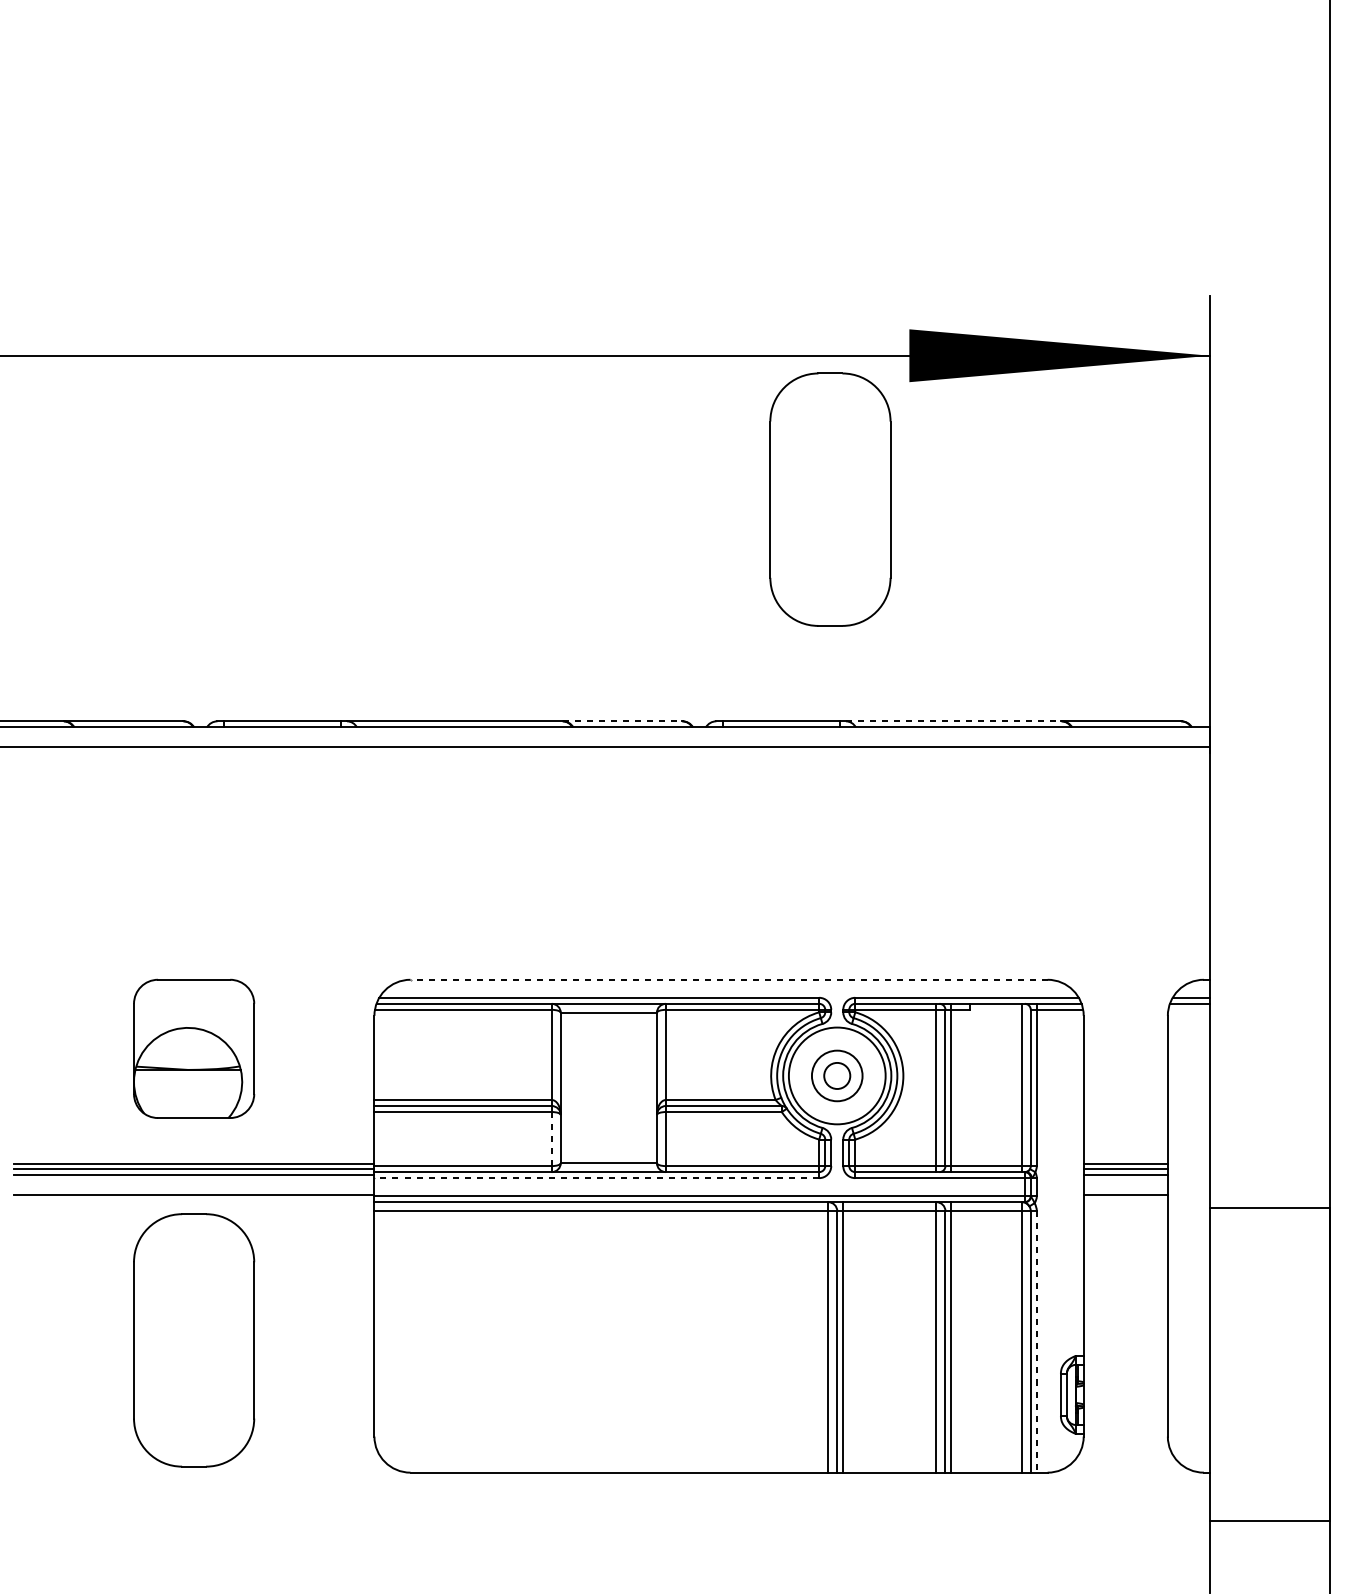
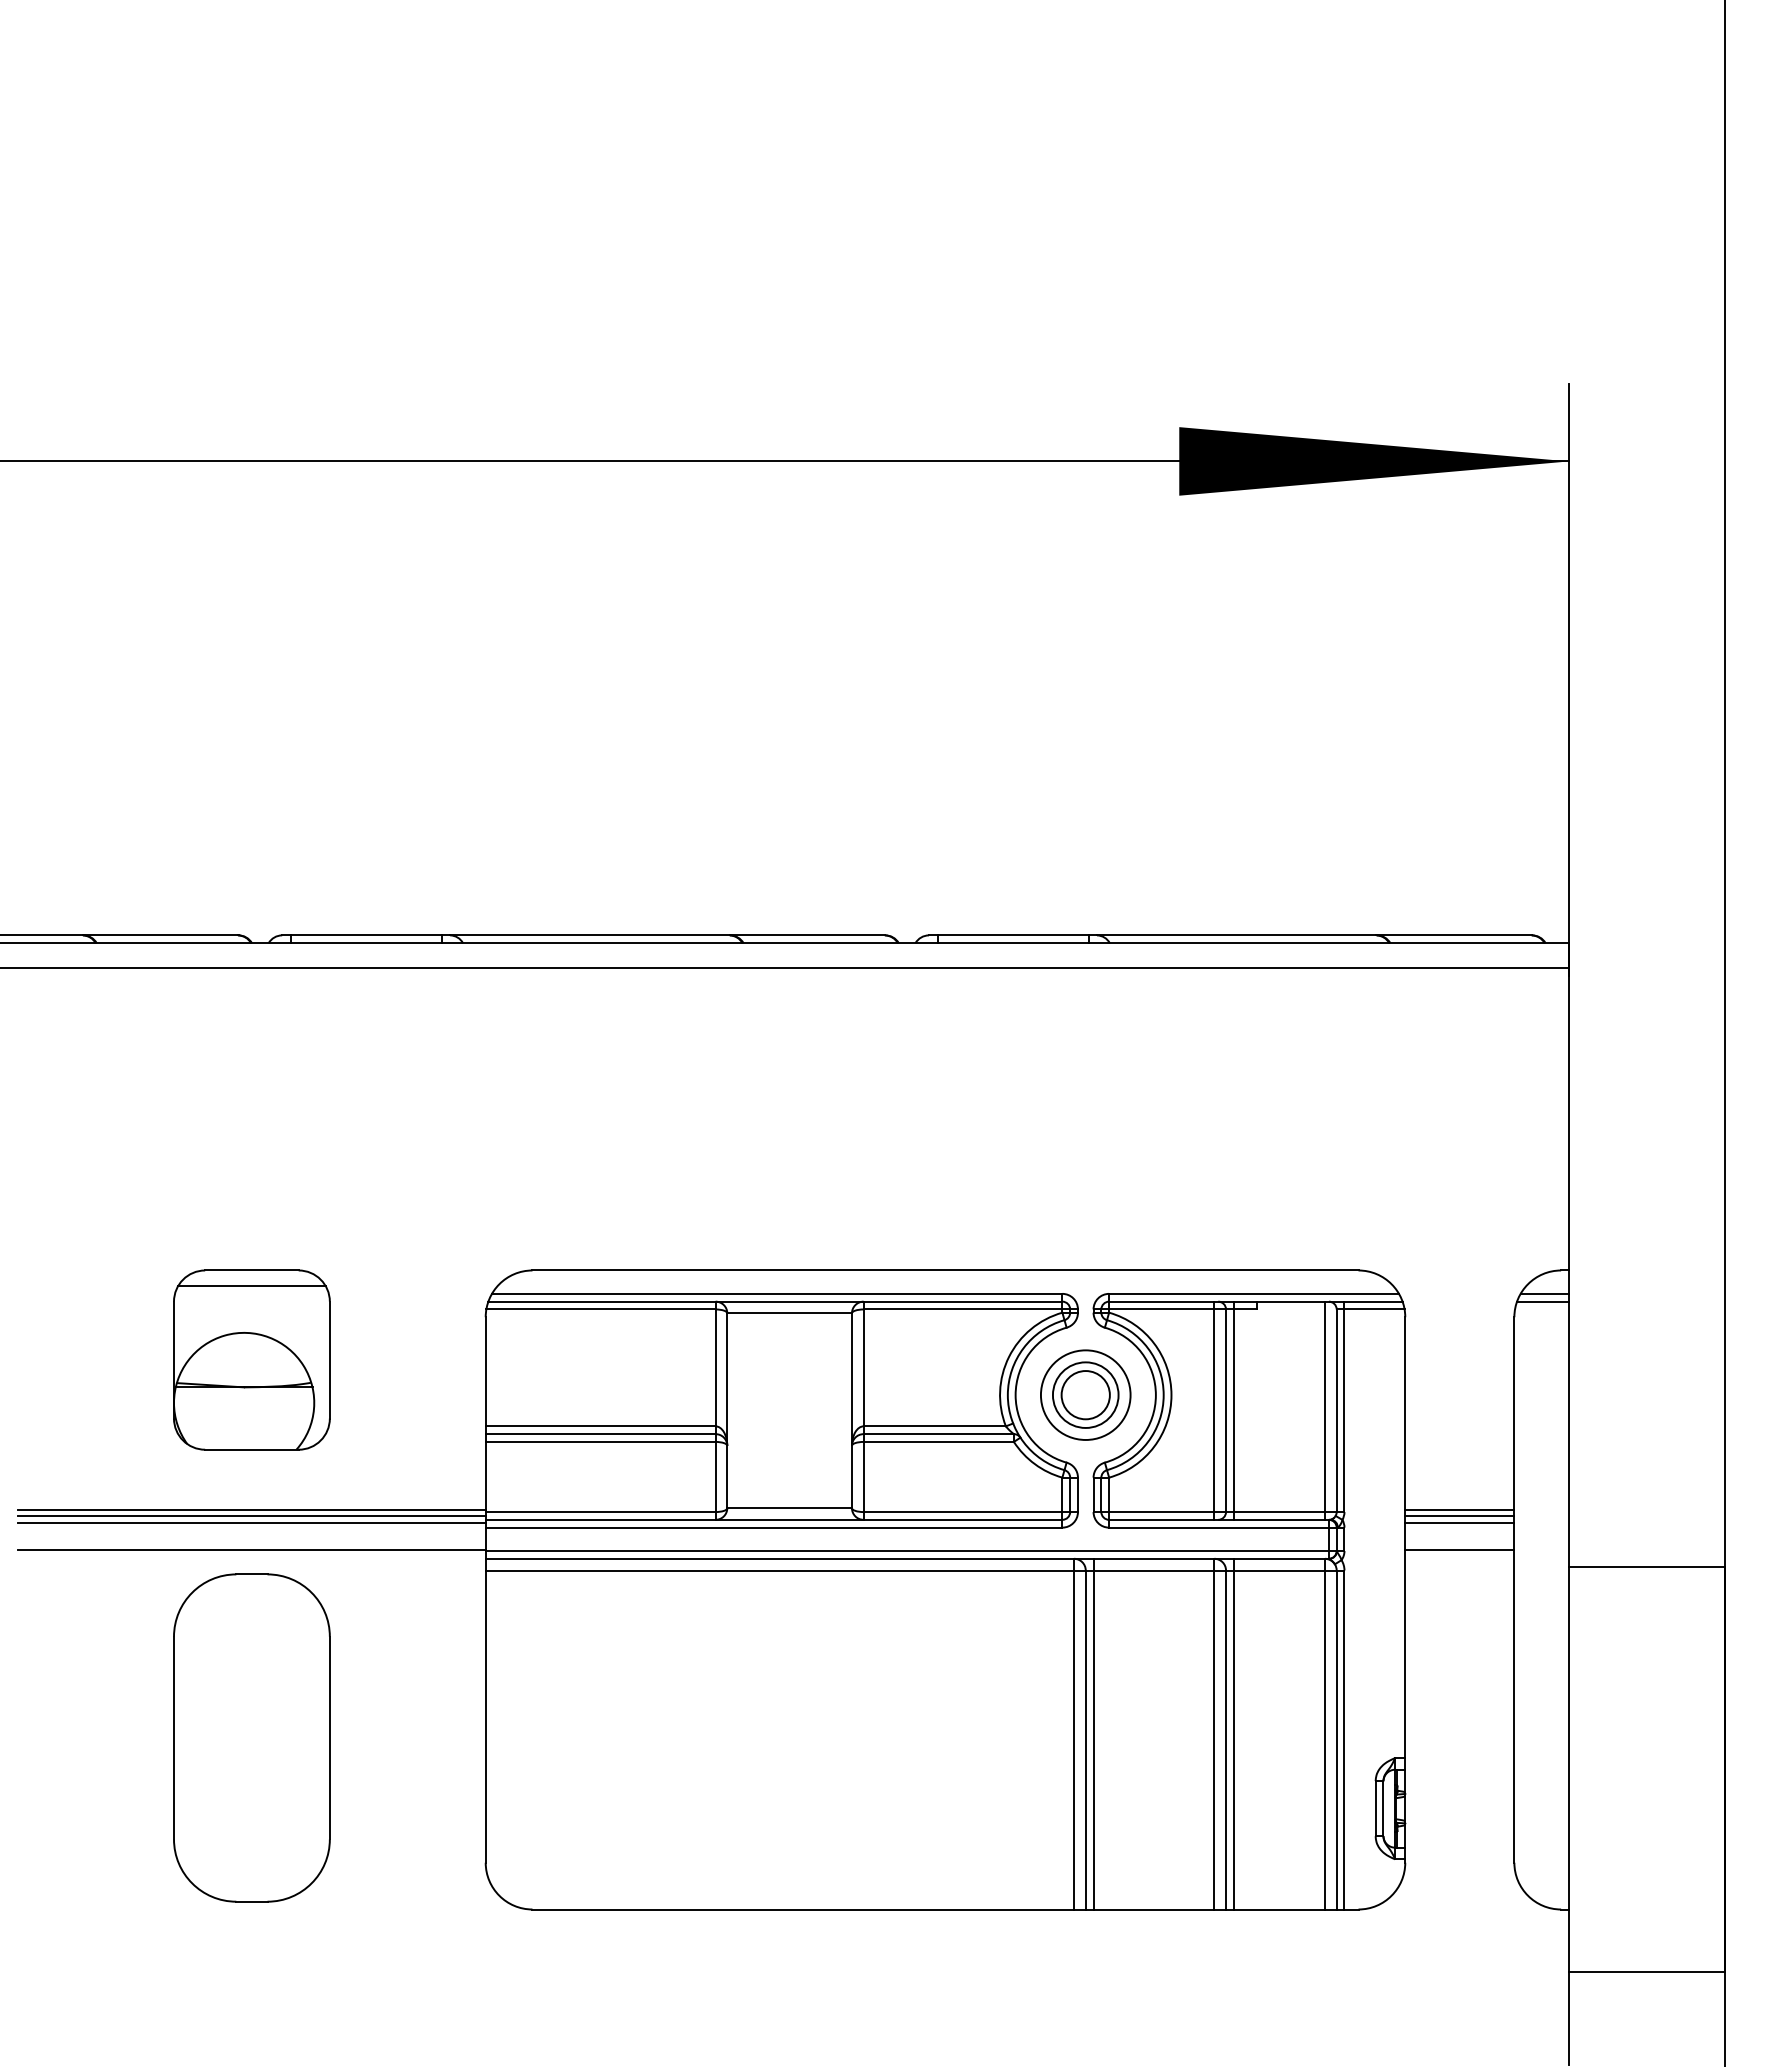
part: (830, 499) -> (1076, 647), removed
line: (622, 721) -> (807, 935), dashed -> solid
line: (953, 721) -> (1236, 935), dashed -> solid
line: (728, 979) -> (944, 1270), dashed -> solid
line: (193, 992) -> (251, 1286), added
circle: (837, 1075) -> (1085, 1394), size x0.71
circle: (837, 1076) -> (1085, 1395), size x1.43
line: (551, 1138) -> (715, 1476), dashed -> solid
line: (596, 1178) -> (773, 1527), dashed -> solid
line: (1036, 1342) -> (1344, 1740), dashed -> solid

